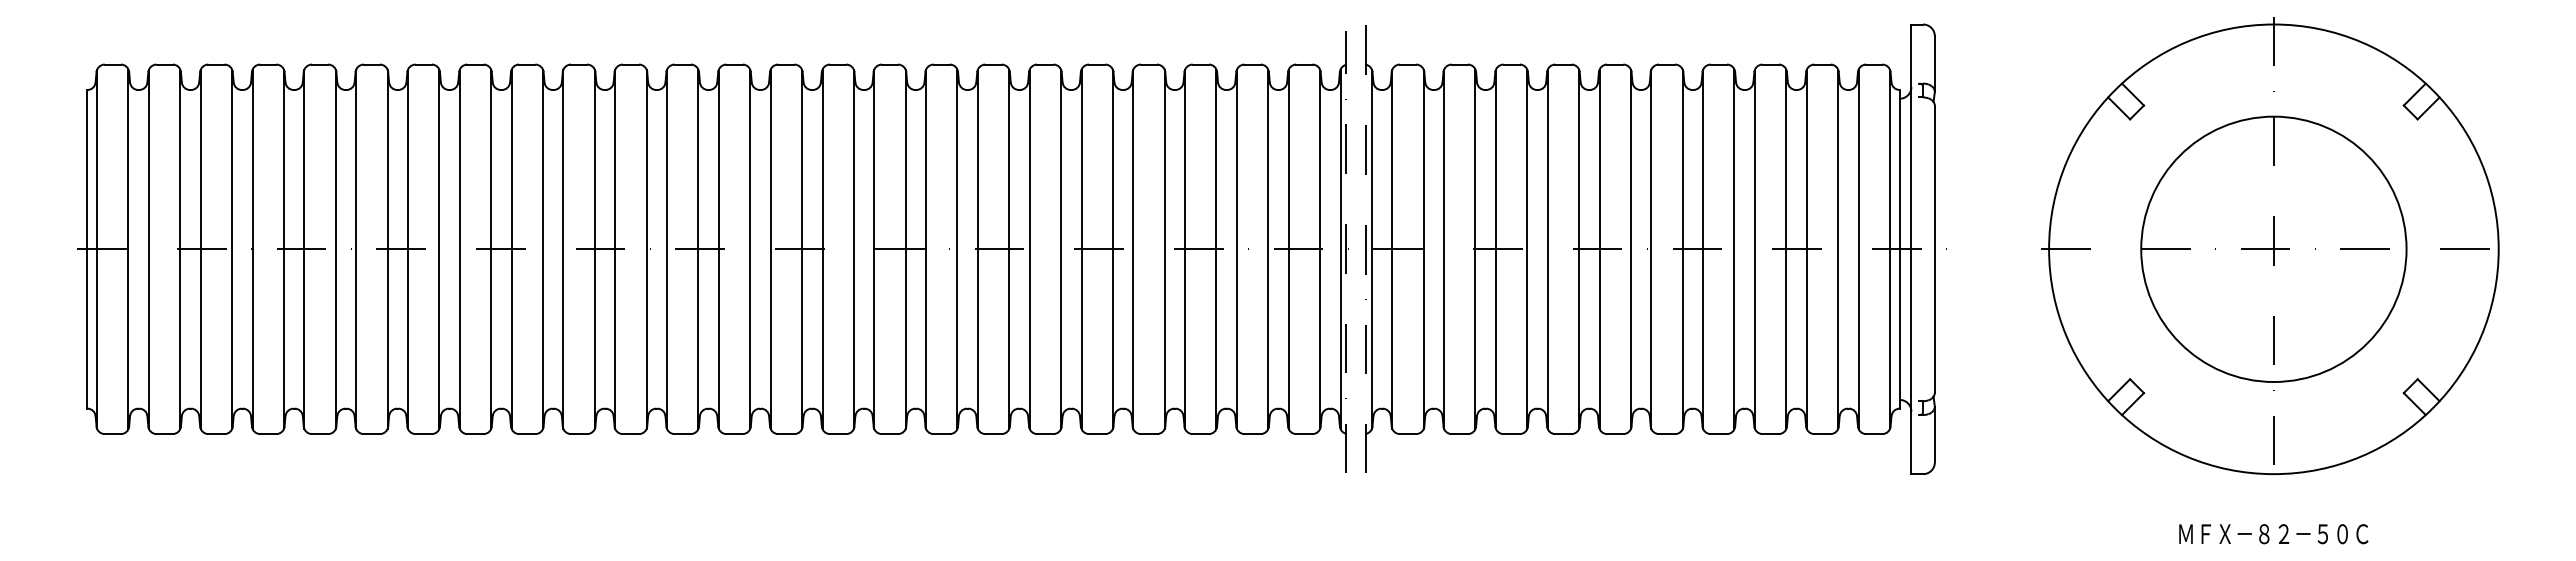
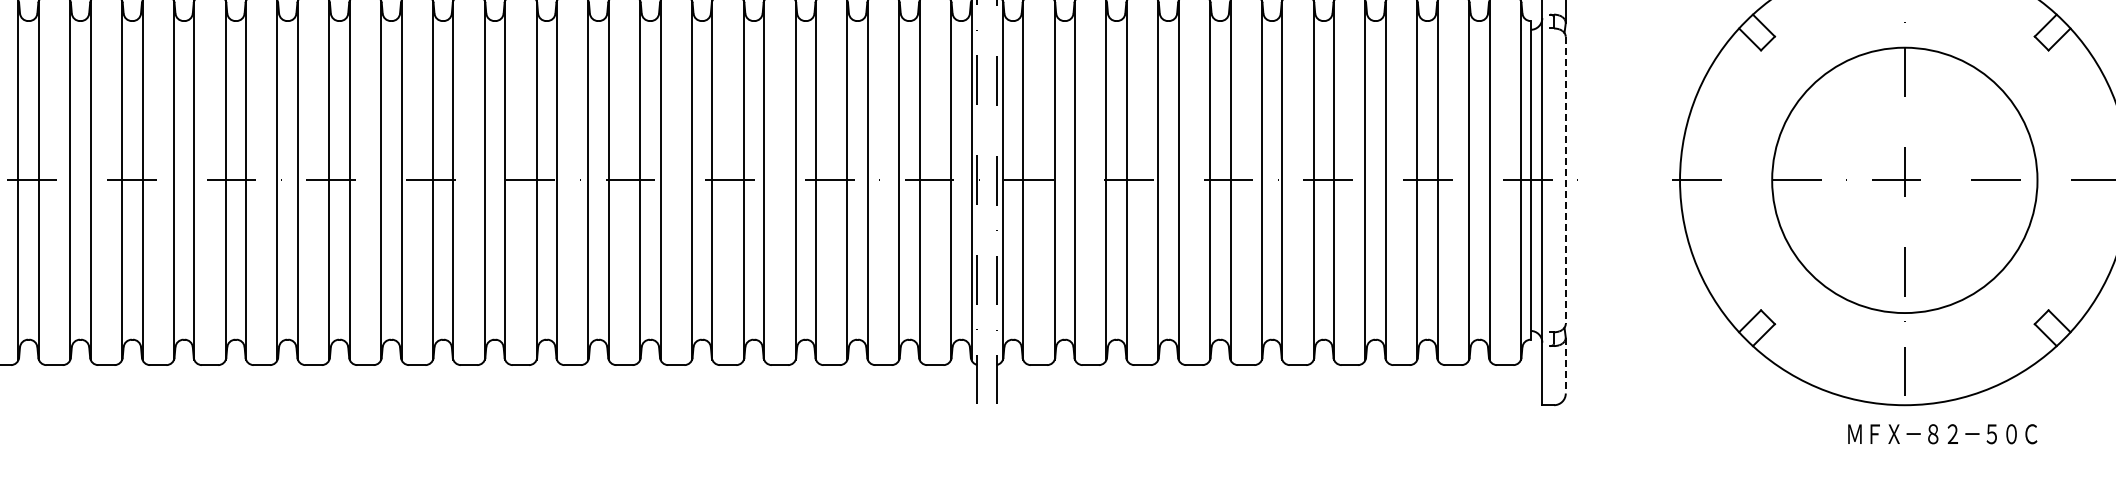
line: (1934, 249) -> (1565, 180), solid -> dashed
line: (1934, 434) -> (1565, 365), solid -> dashed
text: (2273, 534) -> (1942, 434), moved

